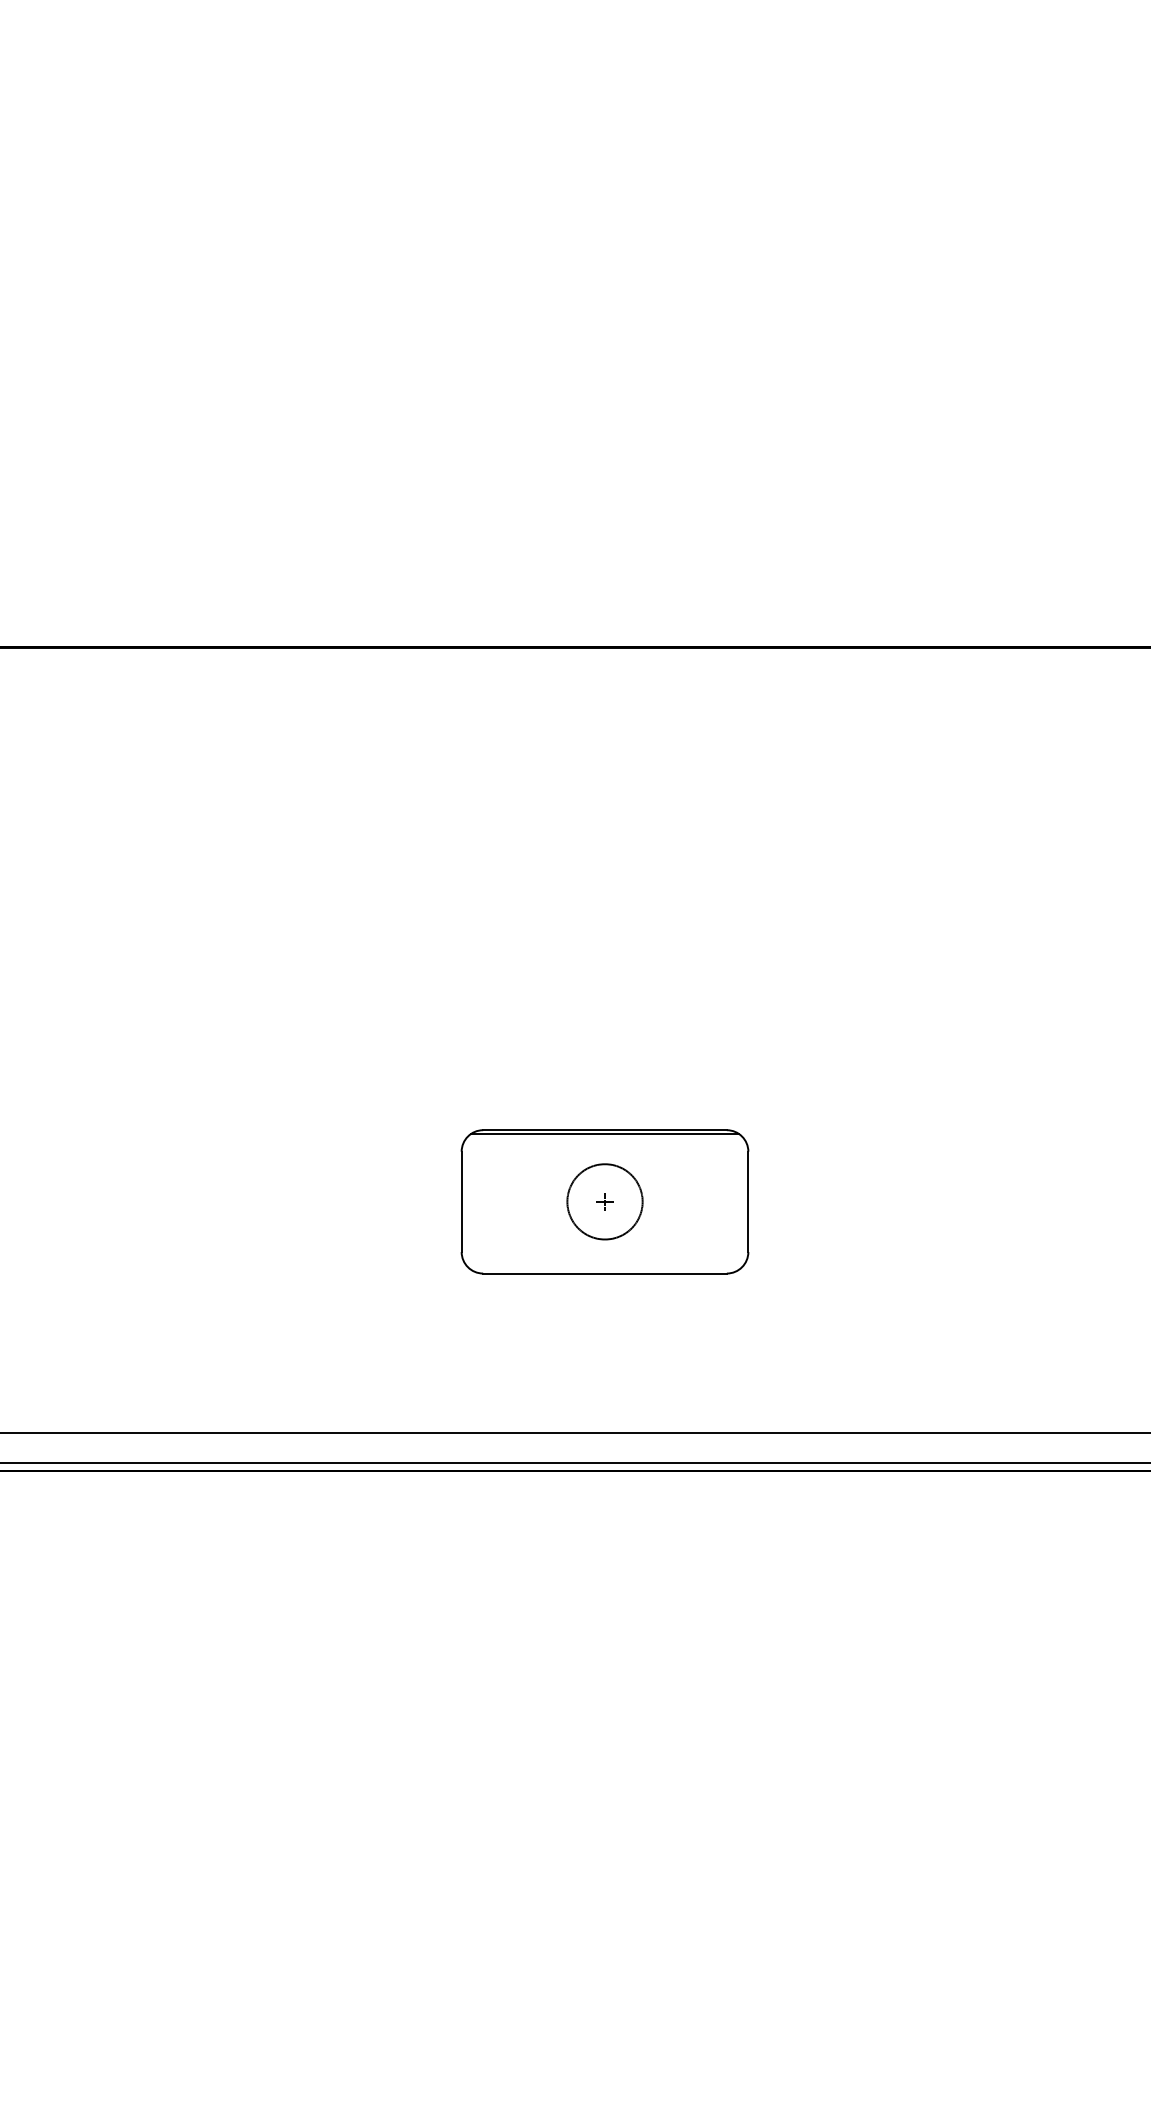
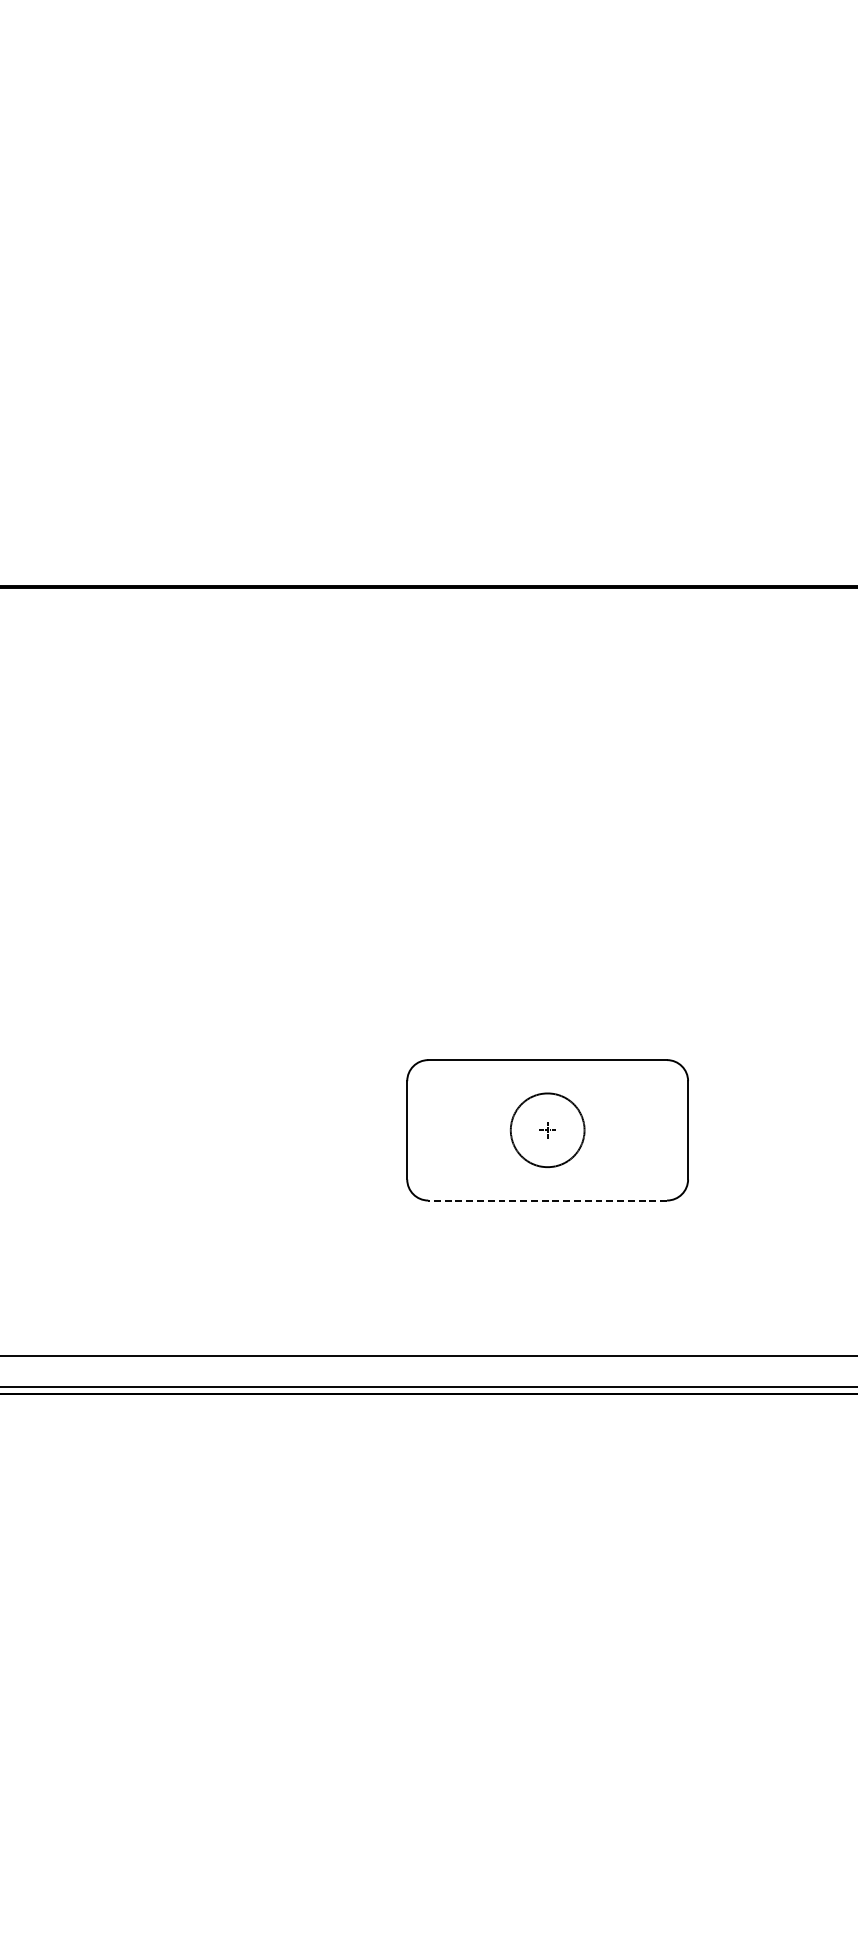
line: (604, 1133) -> (547, 1063), removed
line: (605, 1273) -> (548, 1200), solid -> dashed

